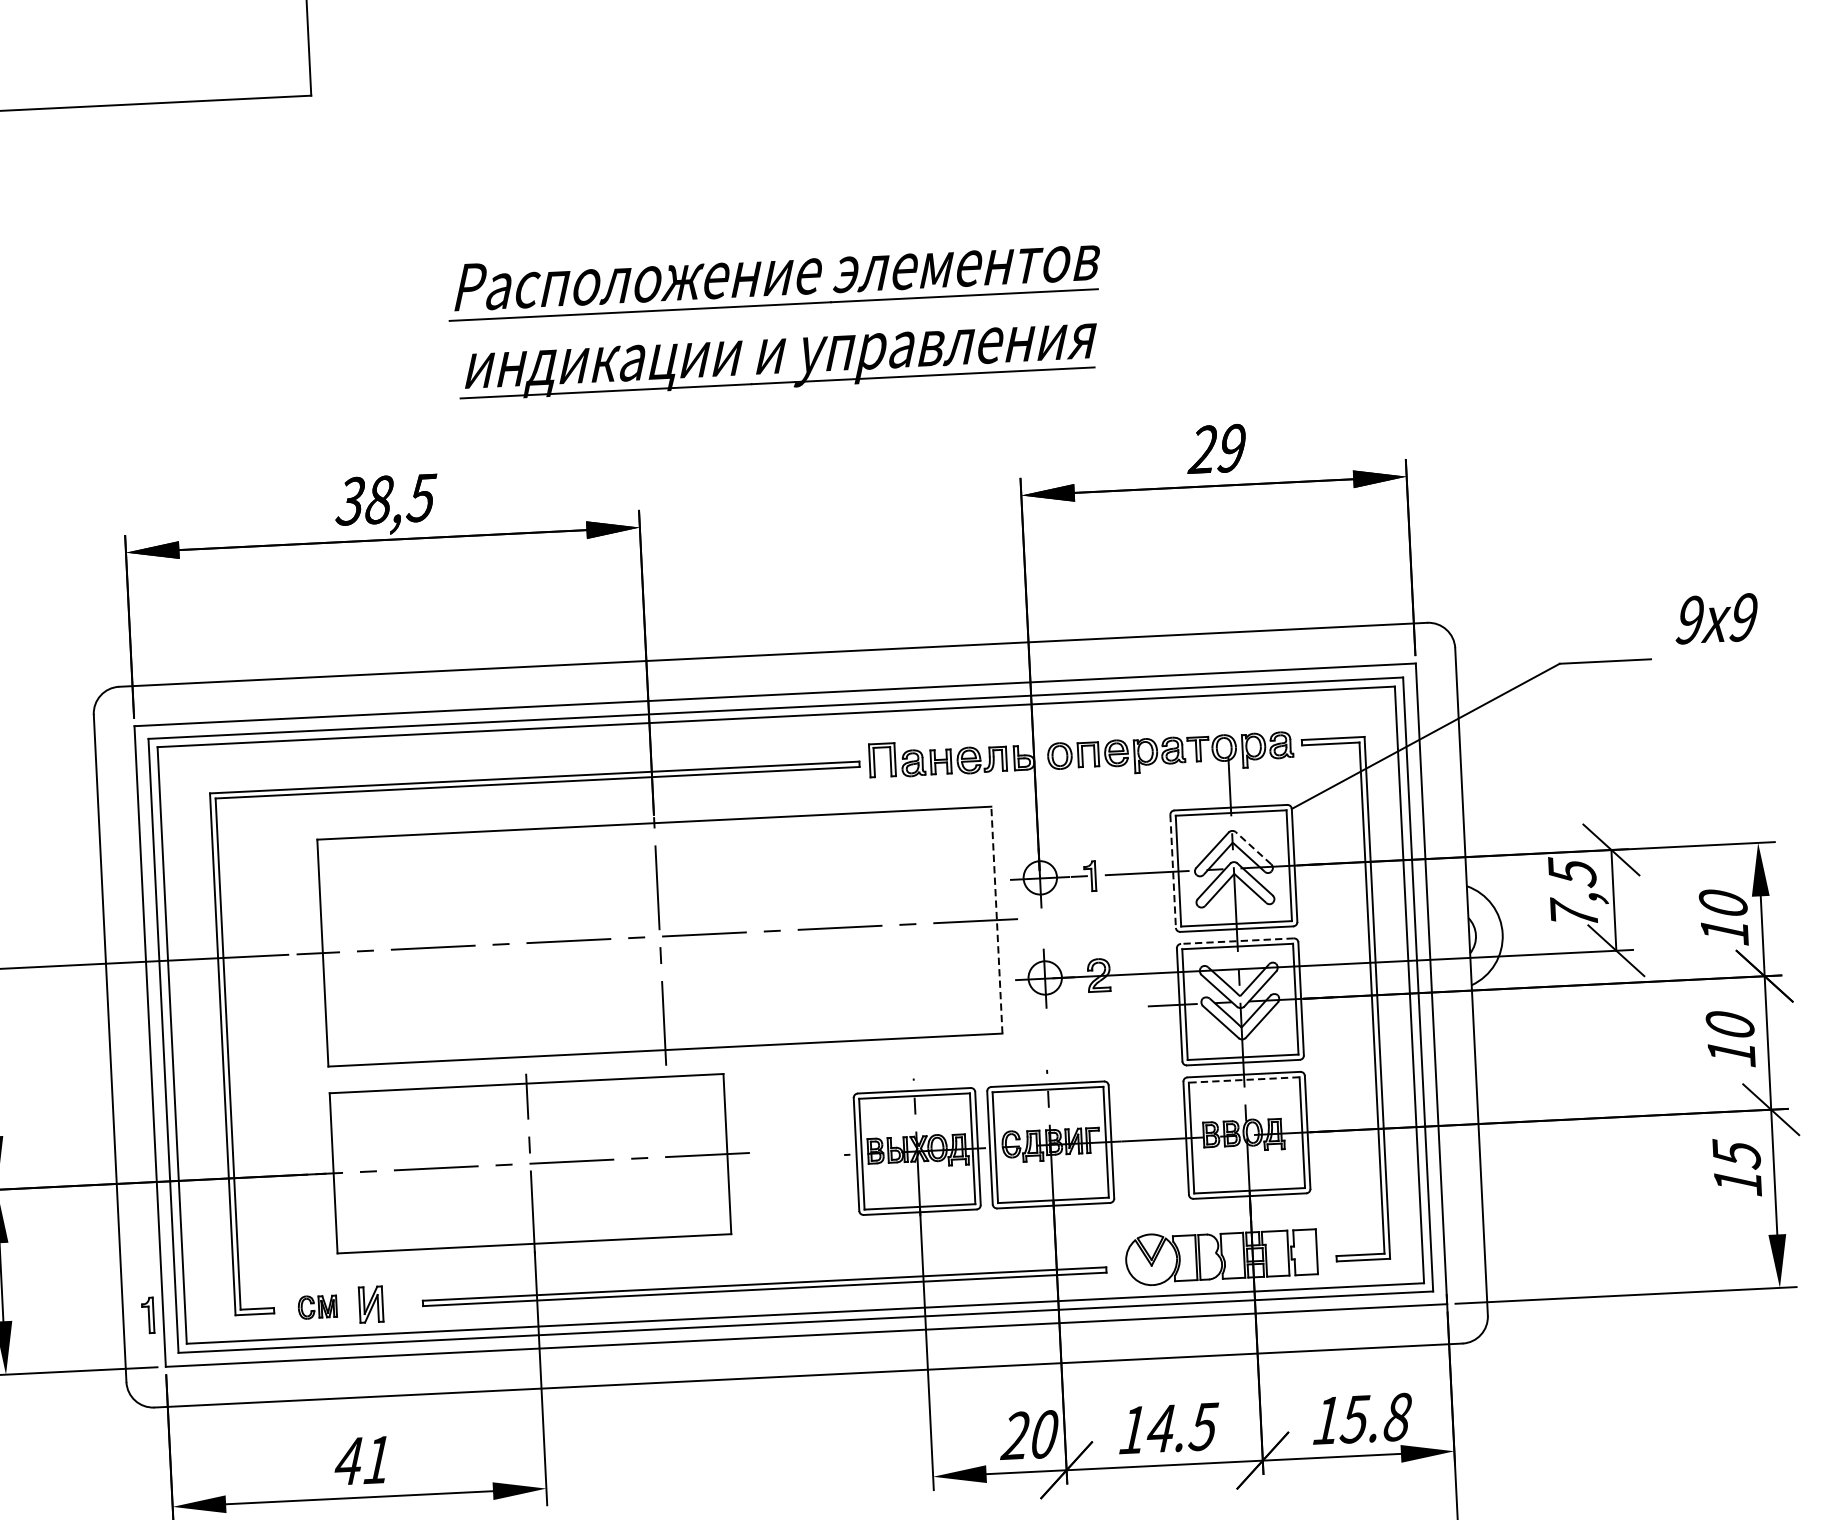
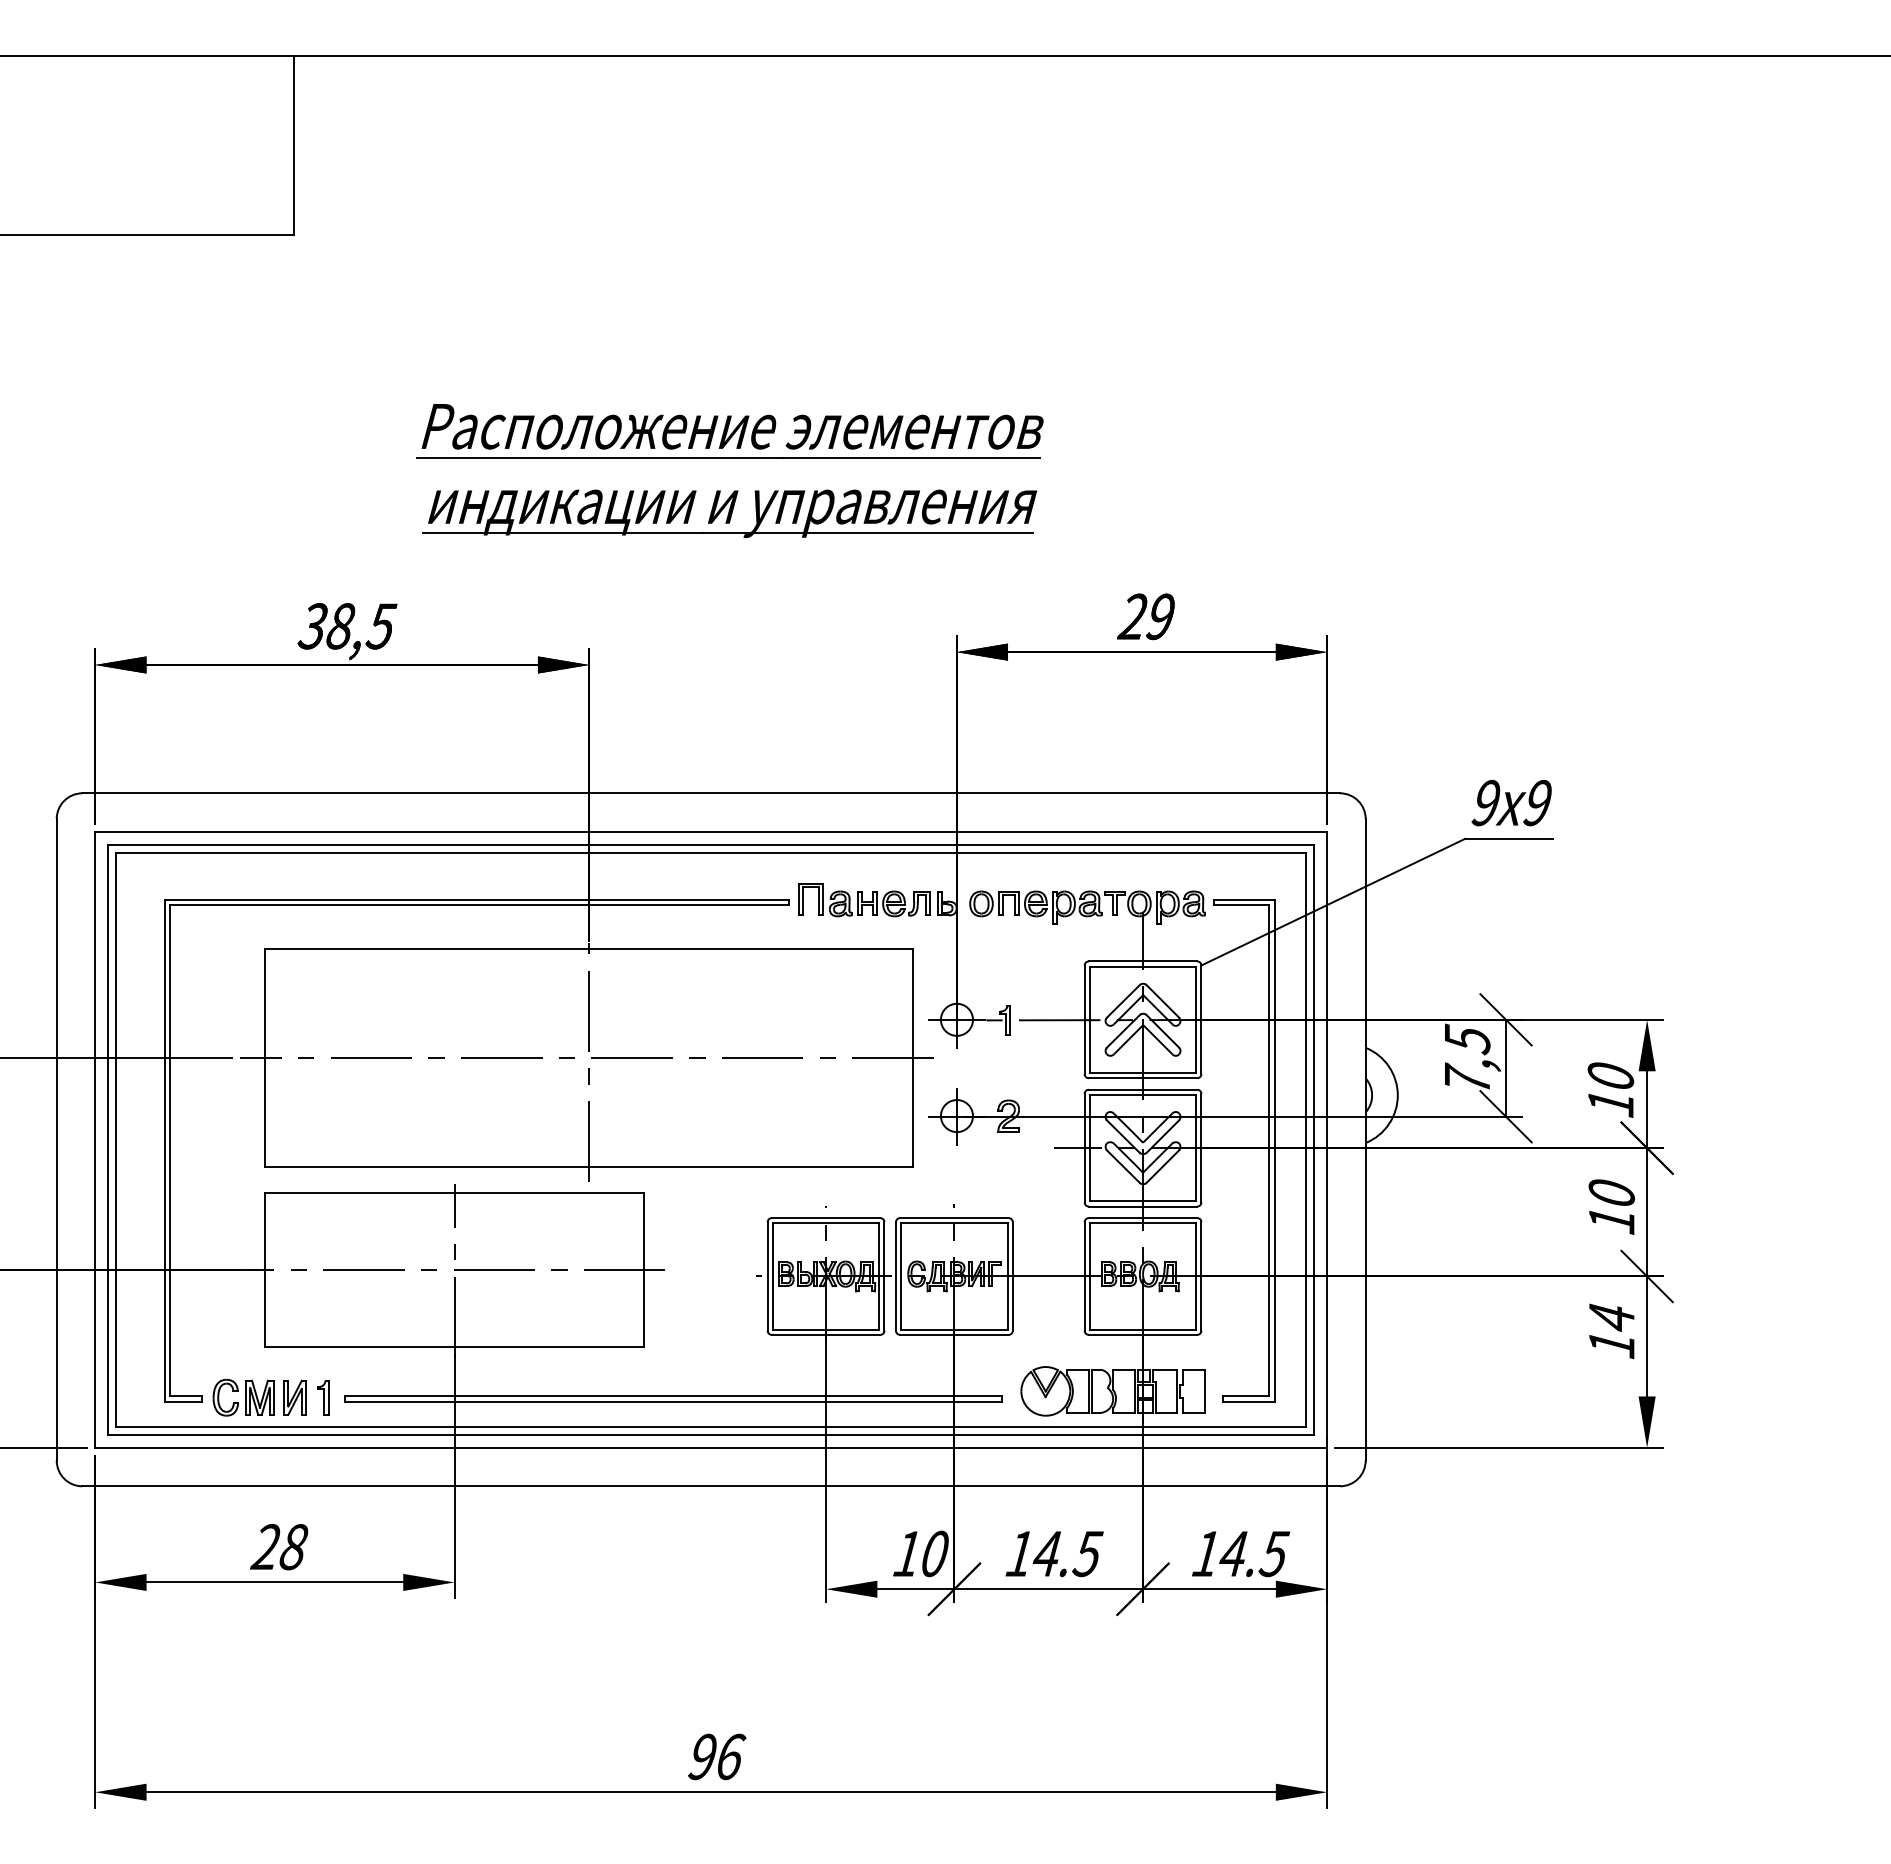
text: (1716, 618) -> (1511, 802), moved
line: (1253, 847) -> (1162, 1000), dashed -> solid
line: (1173, 872) -> (1084, 1020), dashed -> solid
line: (997, 919) -> (913, 1057), dashed -> solid
line: (1236, 940) -> (1142, 1089), dashed -> solid
line: (1243, 1080) -> (1142, 1223), dashed -> solid
text: (1736, 1154) -> (1611, 1317), 15 -> 14
part: (317, 1306) -> (243, 1397), size x1.67
part: (147, 1315) -> (323, 1397), moved
text: (1375, 1417) -> (1253, 1553), 15.8 -> 14.5
text: (1014, 1435) -> (906, 1553), 20 -> 10
text: (362, 1460) -> (279, 1546), 41 -> 28

